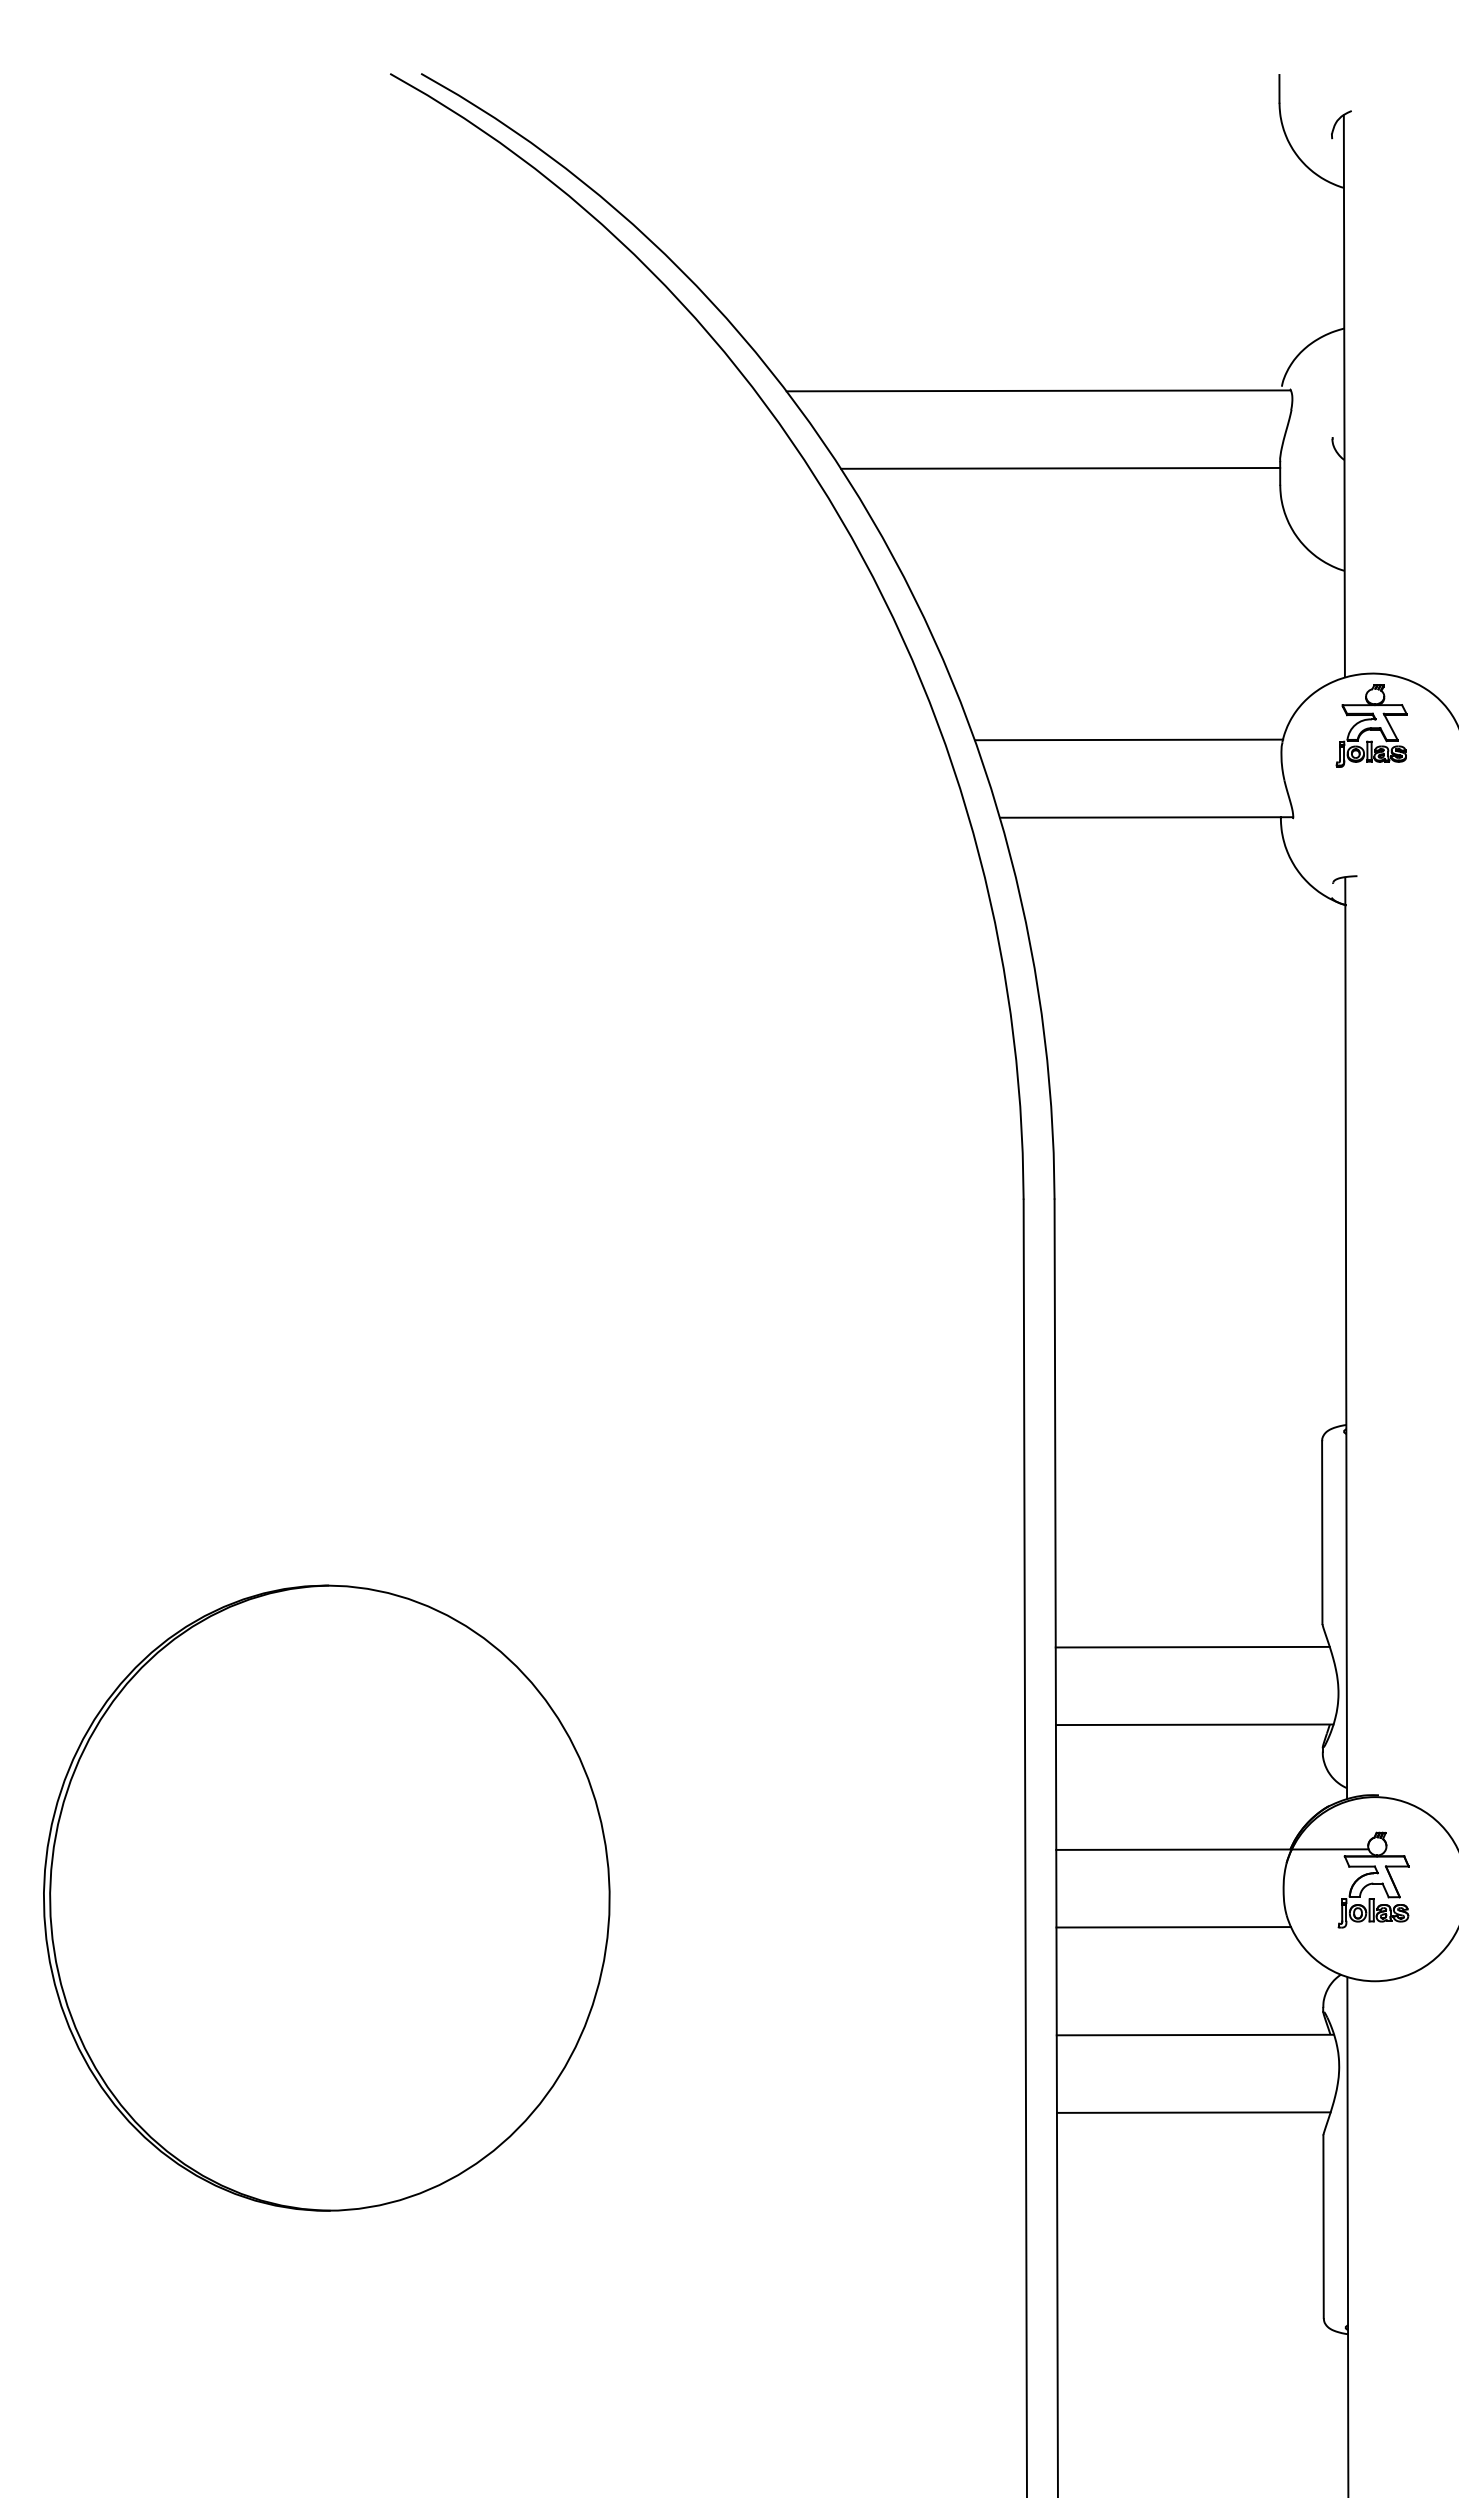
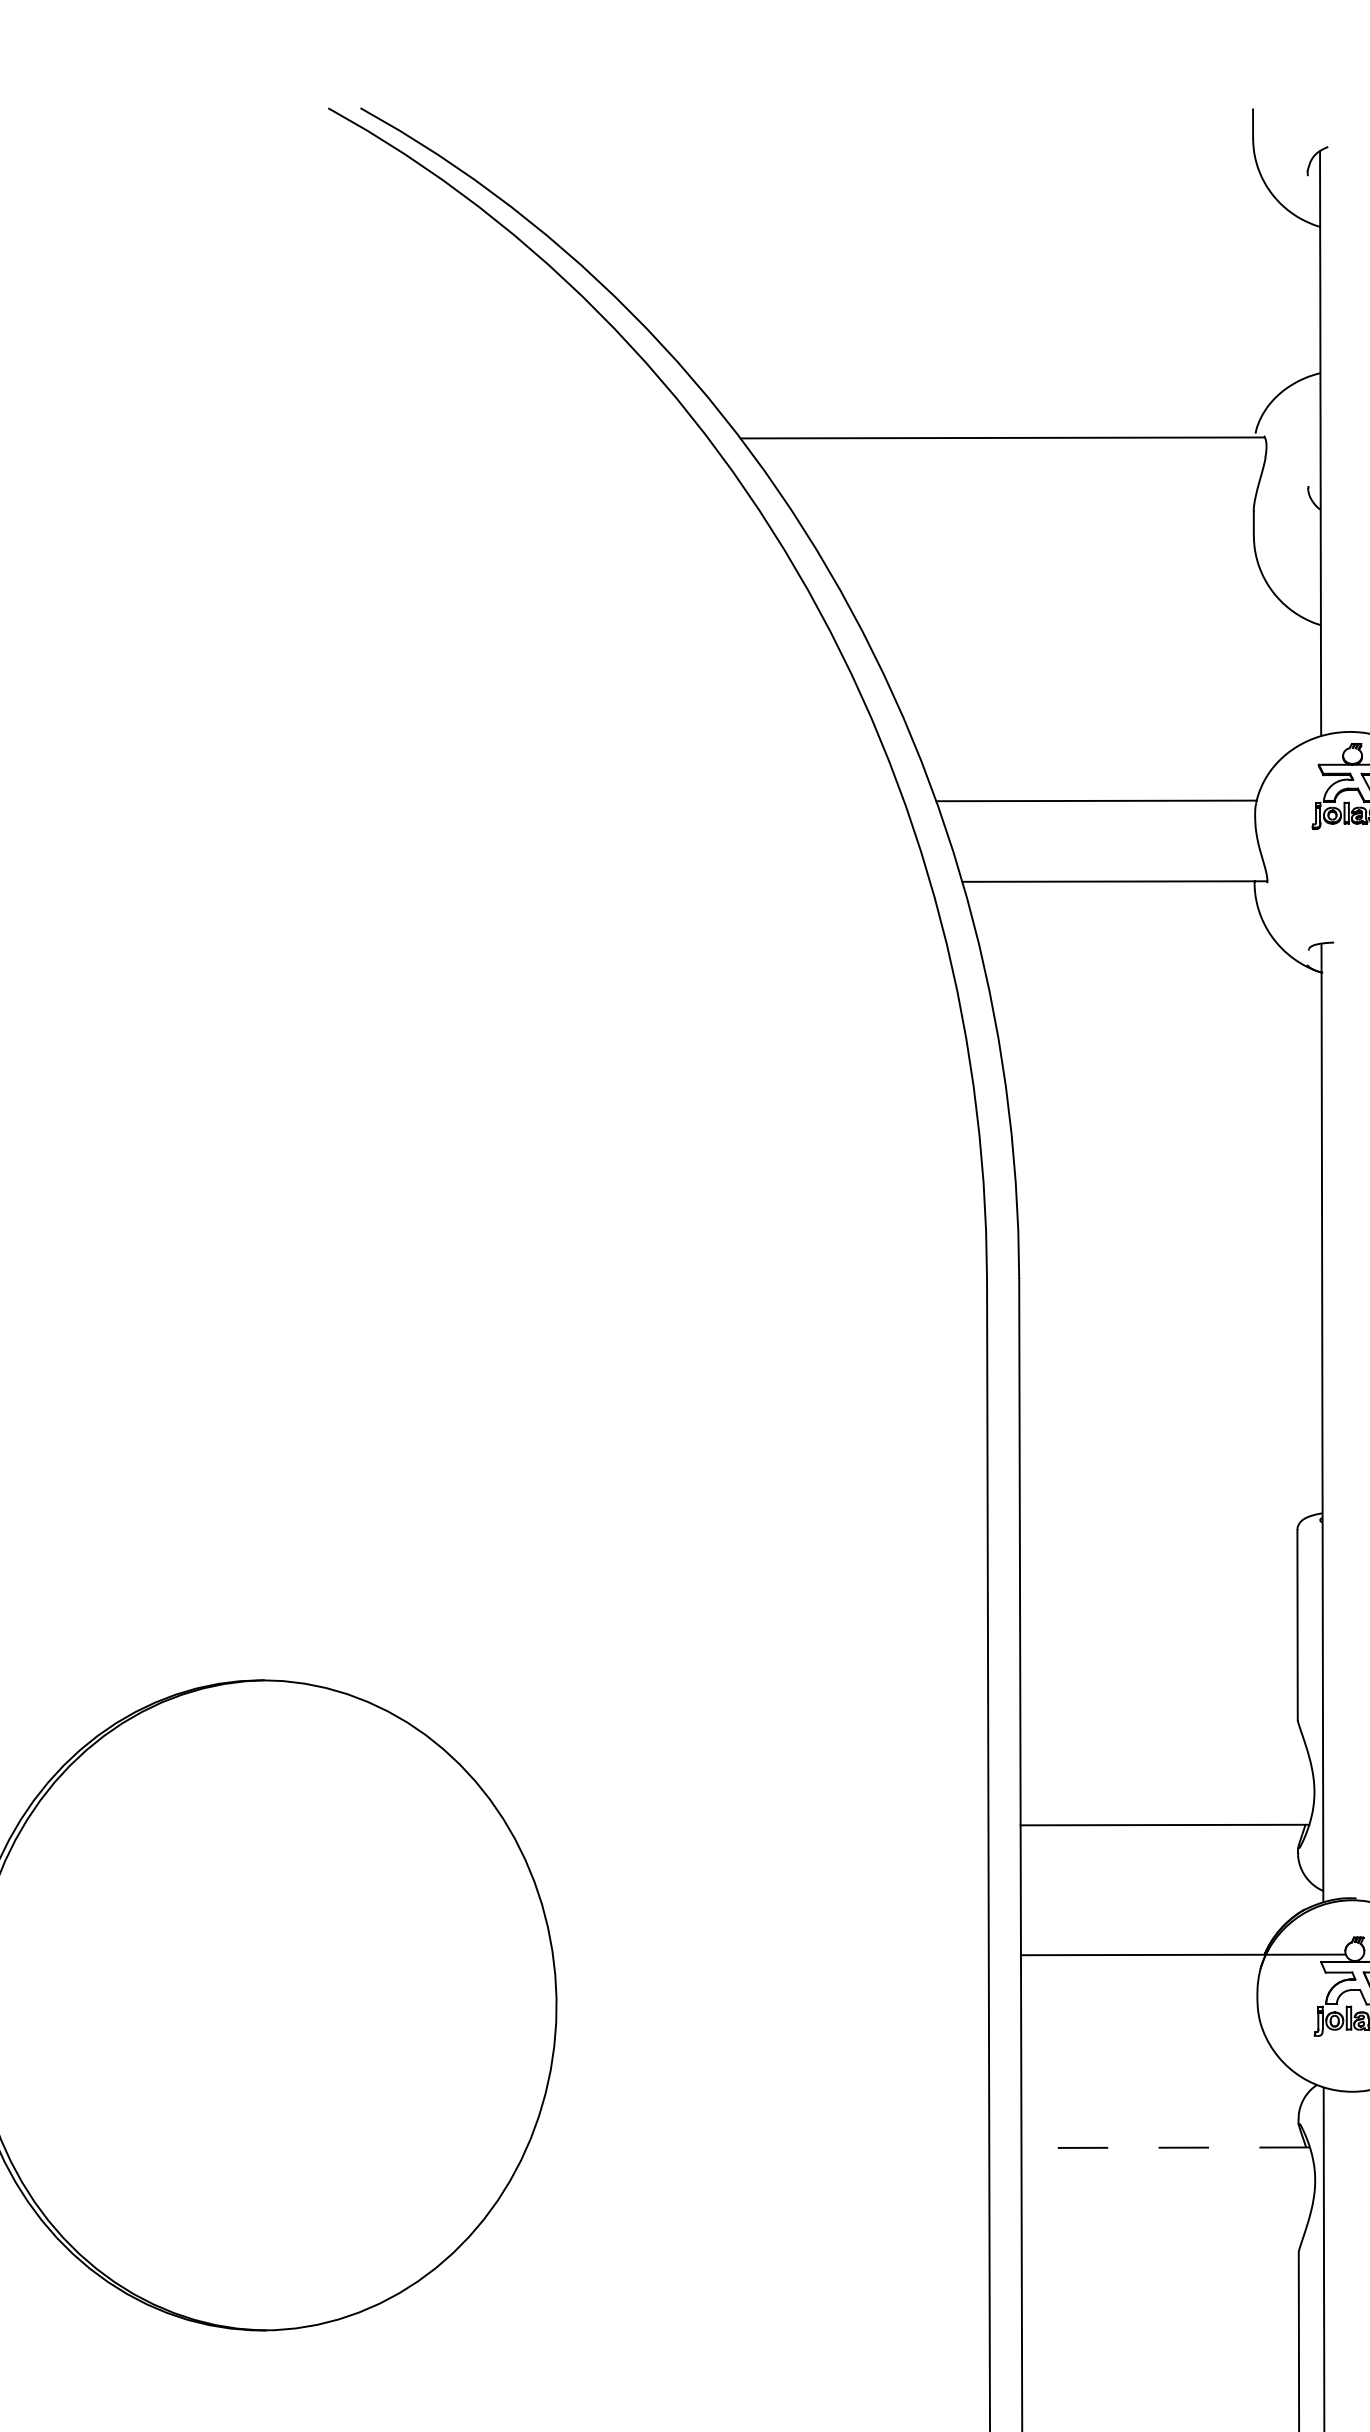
line: (1060, 467) -> (1025, 517), removed
line: (1192, 1646) -> (1162, 1743), removed
line: (1173, 1927) -> (1142, 2035), removed
line: (1195, 2035) -> (1165, 2148), solid -> dashed
line: (1193, 2112) -> (1163, 2228), removed

